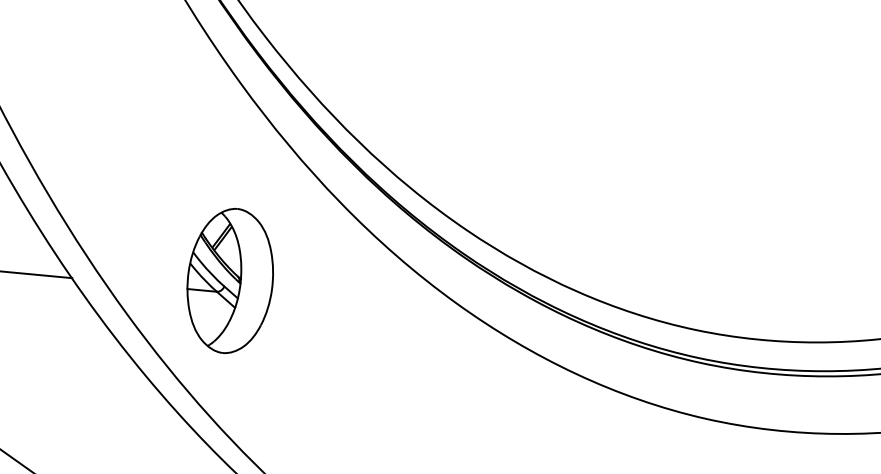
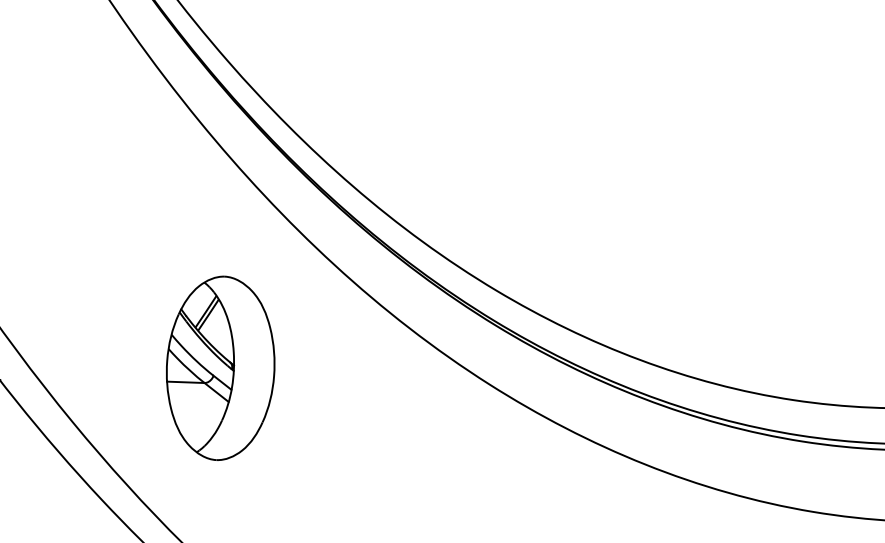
part: (229, 280) -> (219, 367), moved

